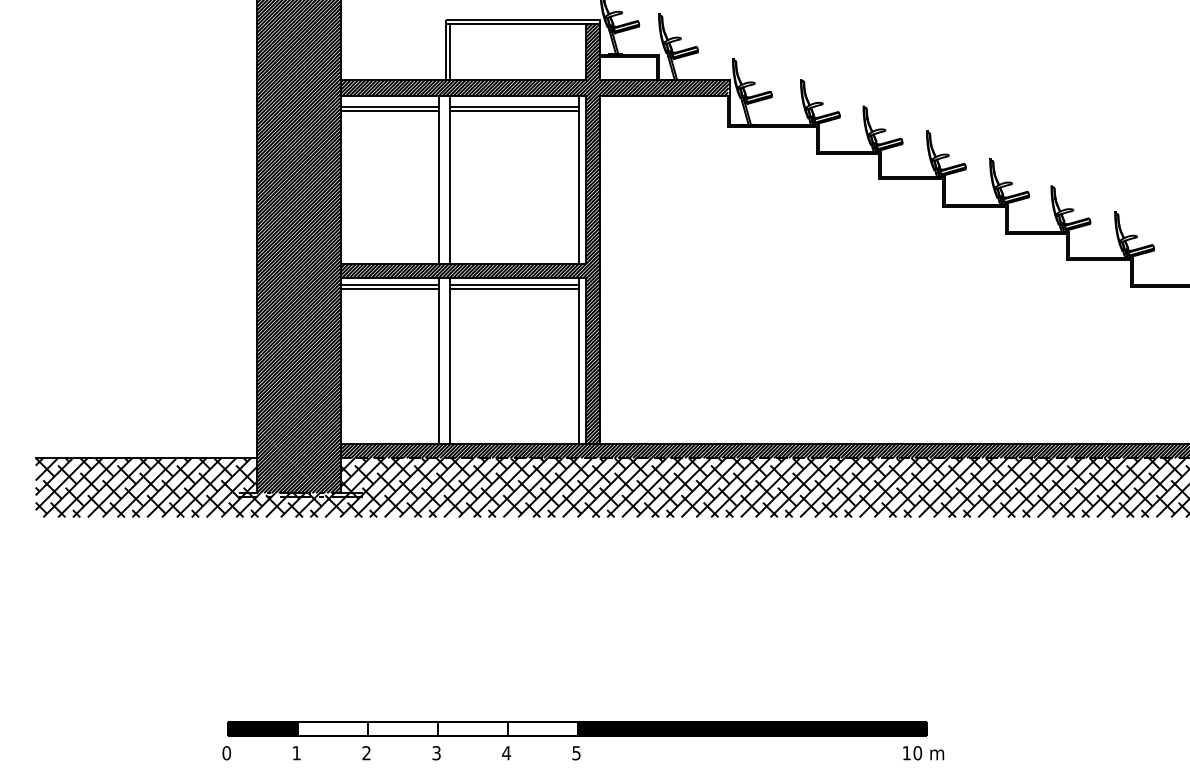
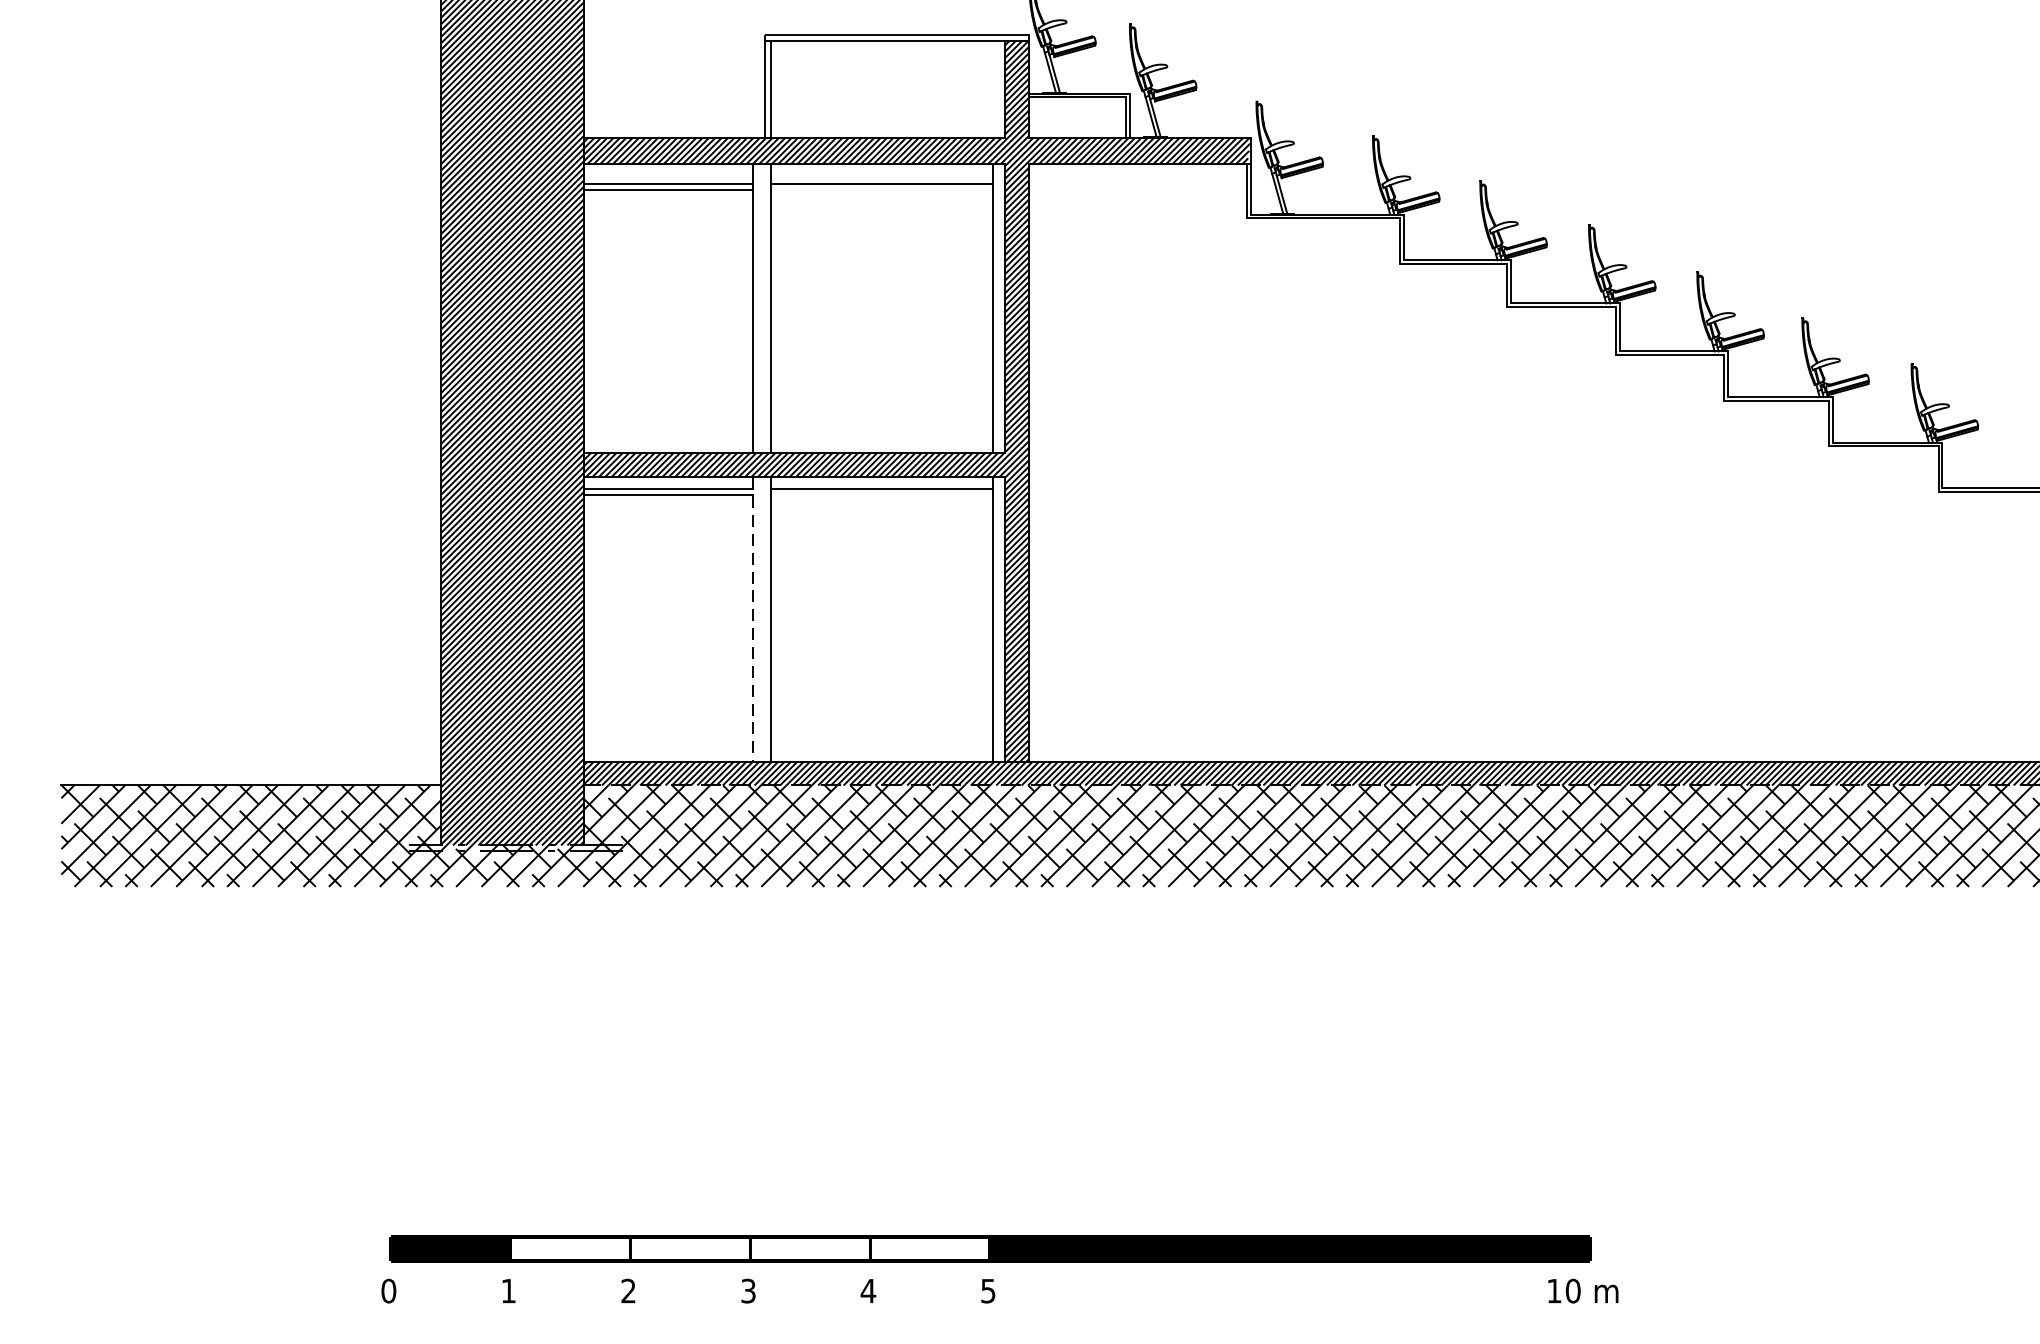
line: (514, 110) -> (882, 189), removed
line: (514, 288) -> (882, 494), removed
line: (439, 361) -> (753, 619), solid -> dashed

